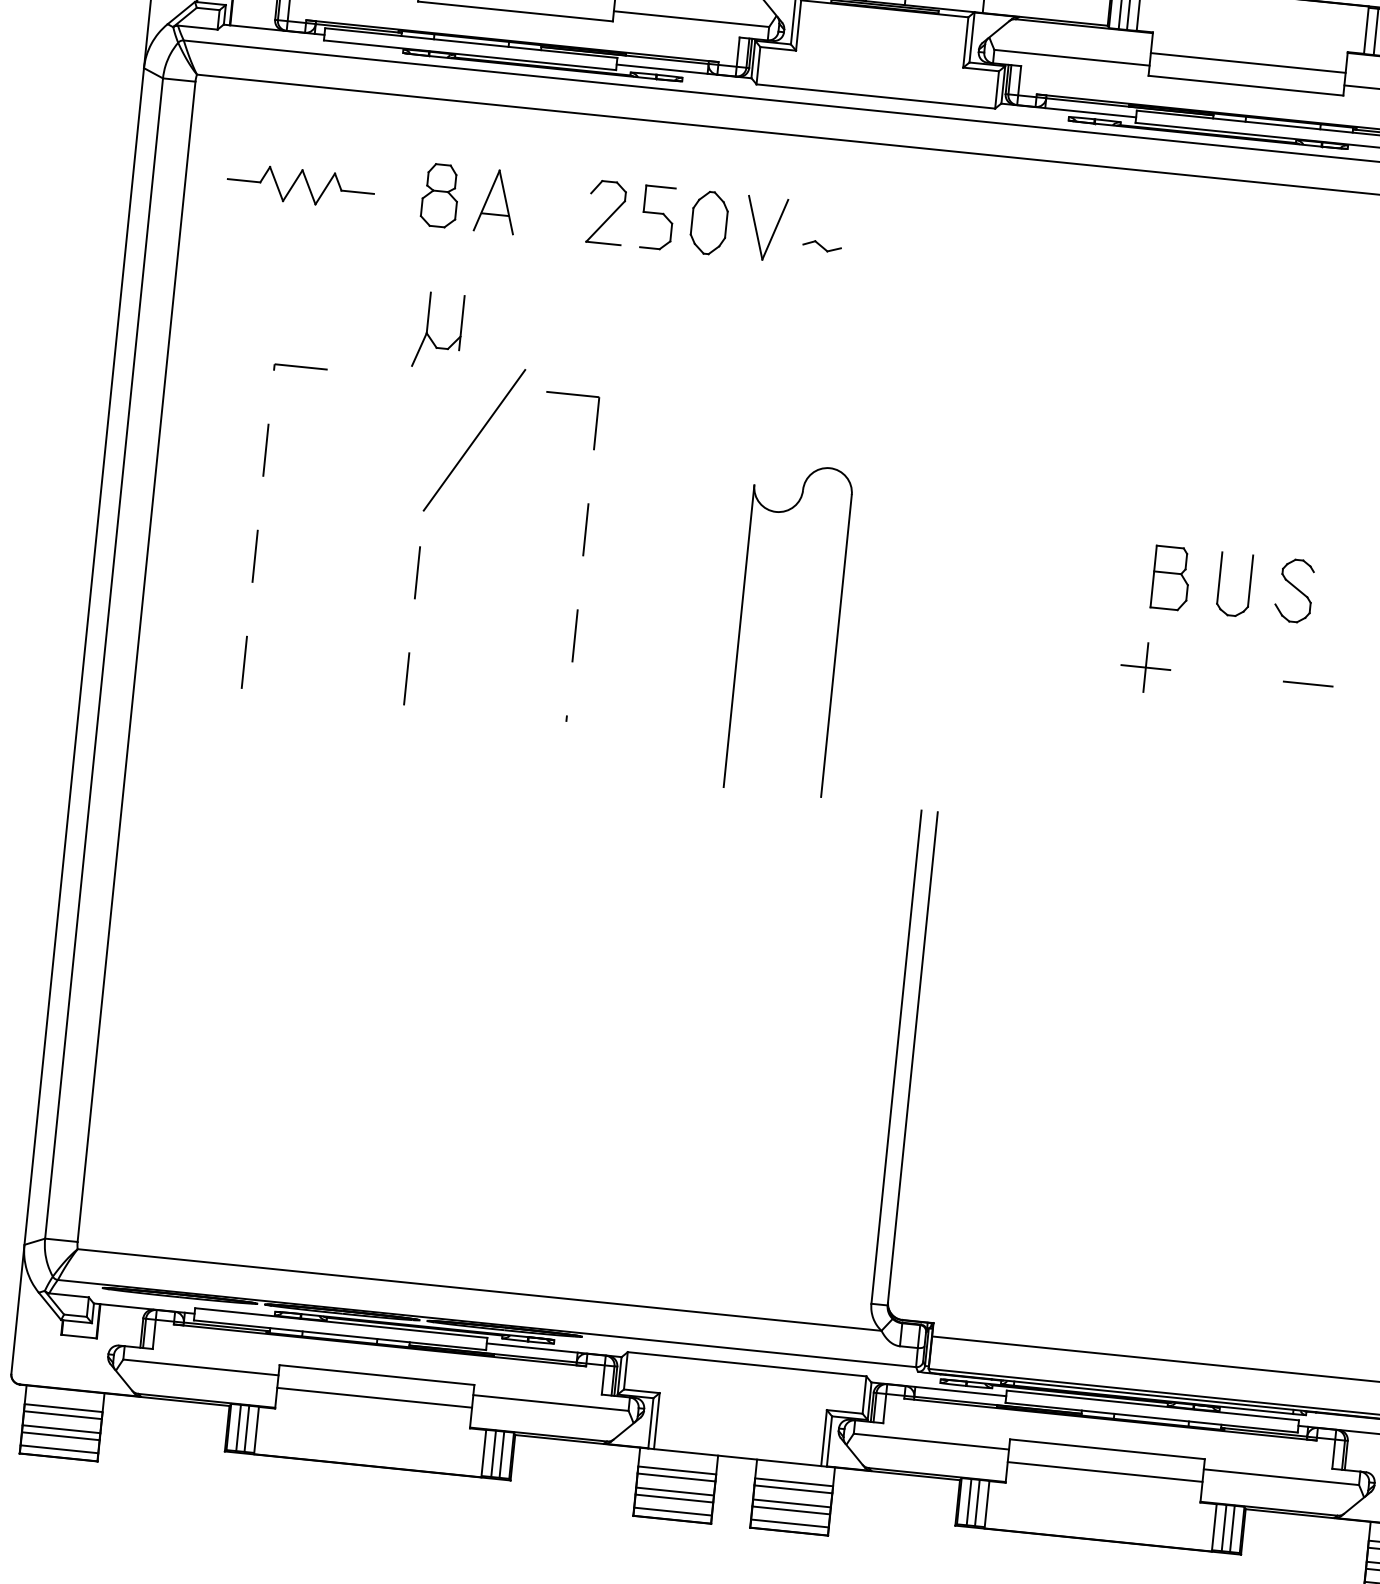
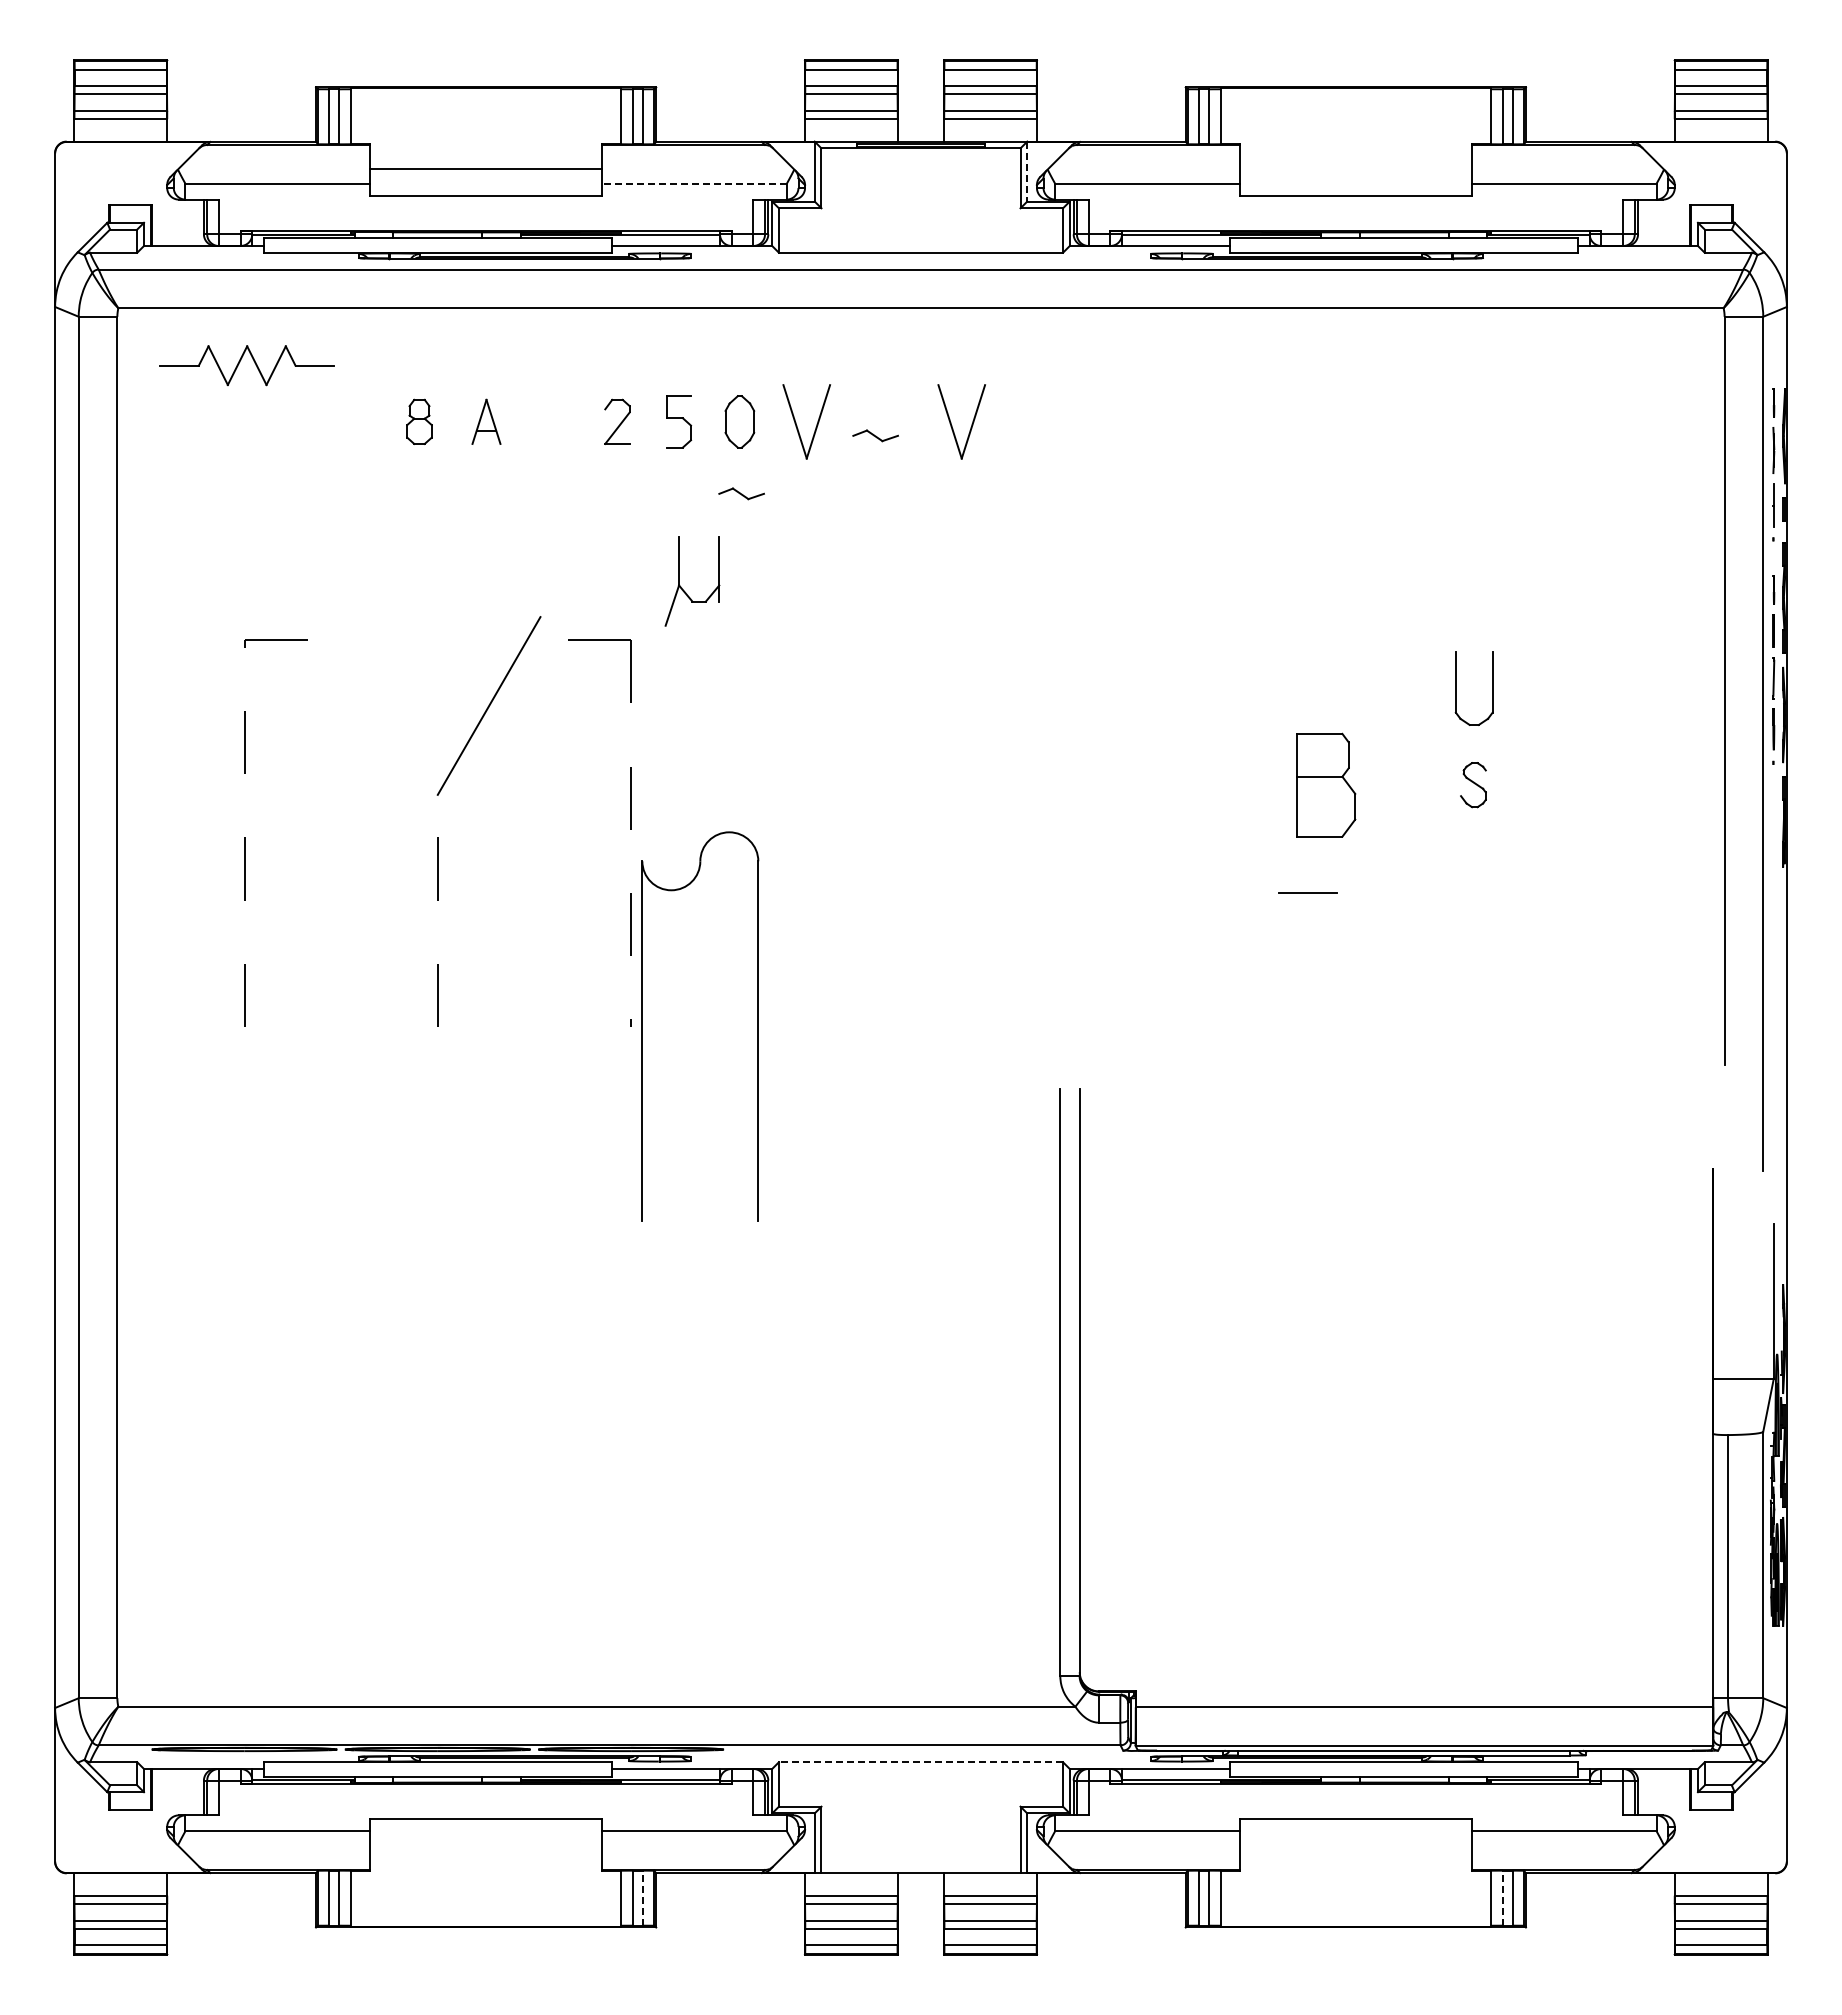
line: (691, 19) -> (694, 183), solid -> dashed
line: (972, 37) -> (1027, 171), solid -> dashed
line: (1247, 62) -> (1355, 168), removed
part: (295, 183) -> (240, 362), moved
part: (440, 195) -> (419, 421), size x0.6
part: (496, 201) -> (486, 421), size x0.6
part: (606, 212) -> (617, 421), size x0.6
part: (657, 217) -> (678, 421), size x0.7
part: (709, 222) -> (739, 421), size x0.7
part: (887, 244) -> (952, 425), added
part: (704, 283) -> (741, 493), added
part: (430, 336) -> (683, 589), moved
part: (1171, 577) -> (1326, 784), size x1.4
part: (1219, 583) -> (1456, 688), moved
part: (1294, 590) -> (1473, 784), size x0.6
part: (837, 633) -> (757, 1026), moved
line: (1145, 667) -> (1307, 893), removed
line: (1307, 684) -> (1500, 893), removed
line: (746, 1364) -> (920, 1762), solid -> dashed
line: (374, 1397) -> (486, 1846), removed
line: (501, 1454) -> (642, 1898), solid -> dashed
line: (1104, 1472) -> (1355, 1846), removed
line: (1223, 1528) -> (1502, 1898), solid -> dashed

